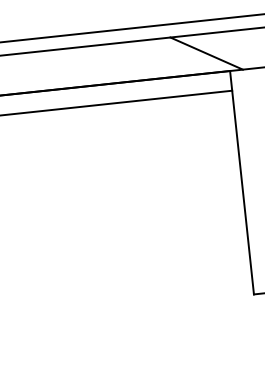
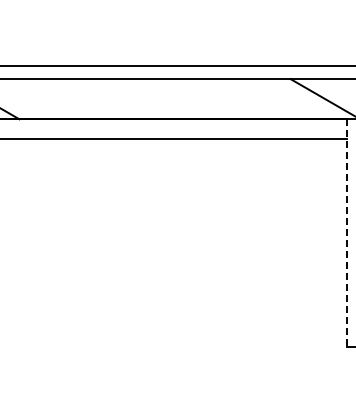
line: (242, 182) -> (347, 233), solid -> dashed

